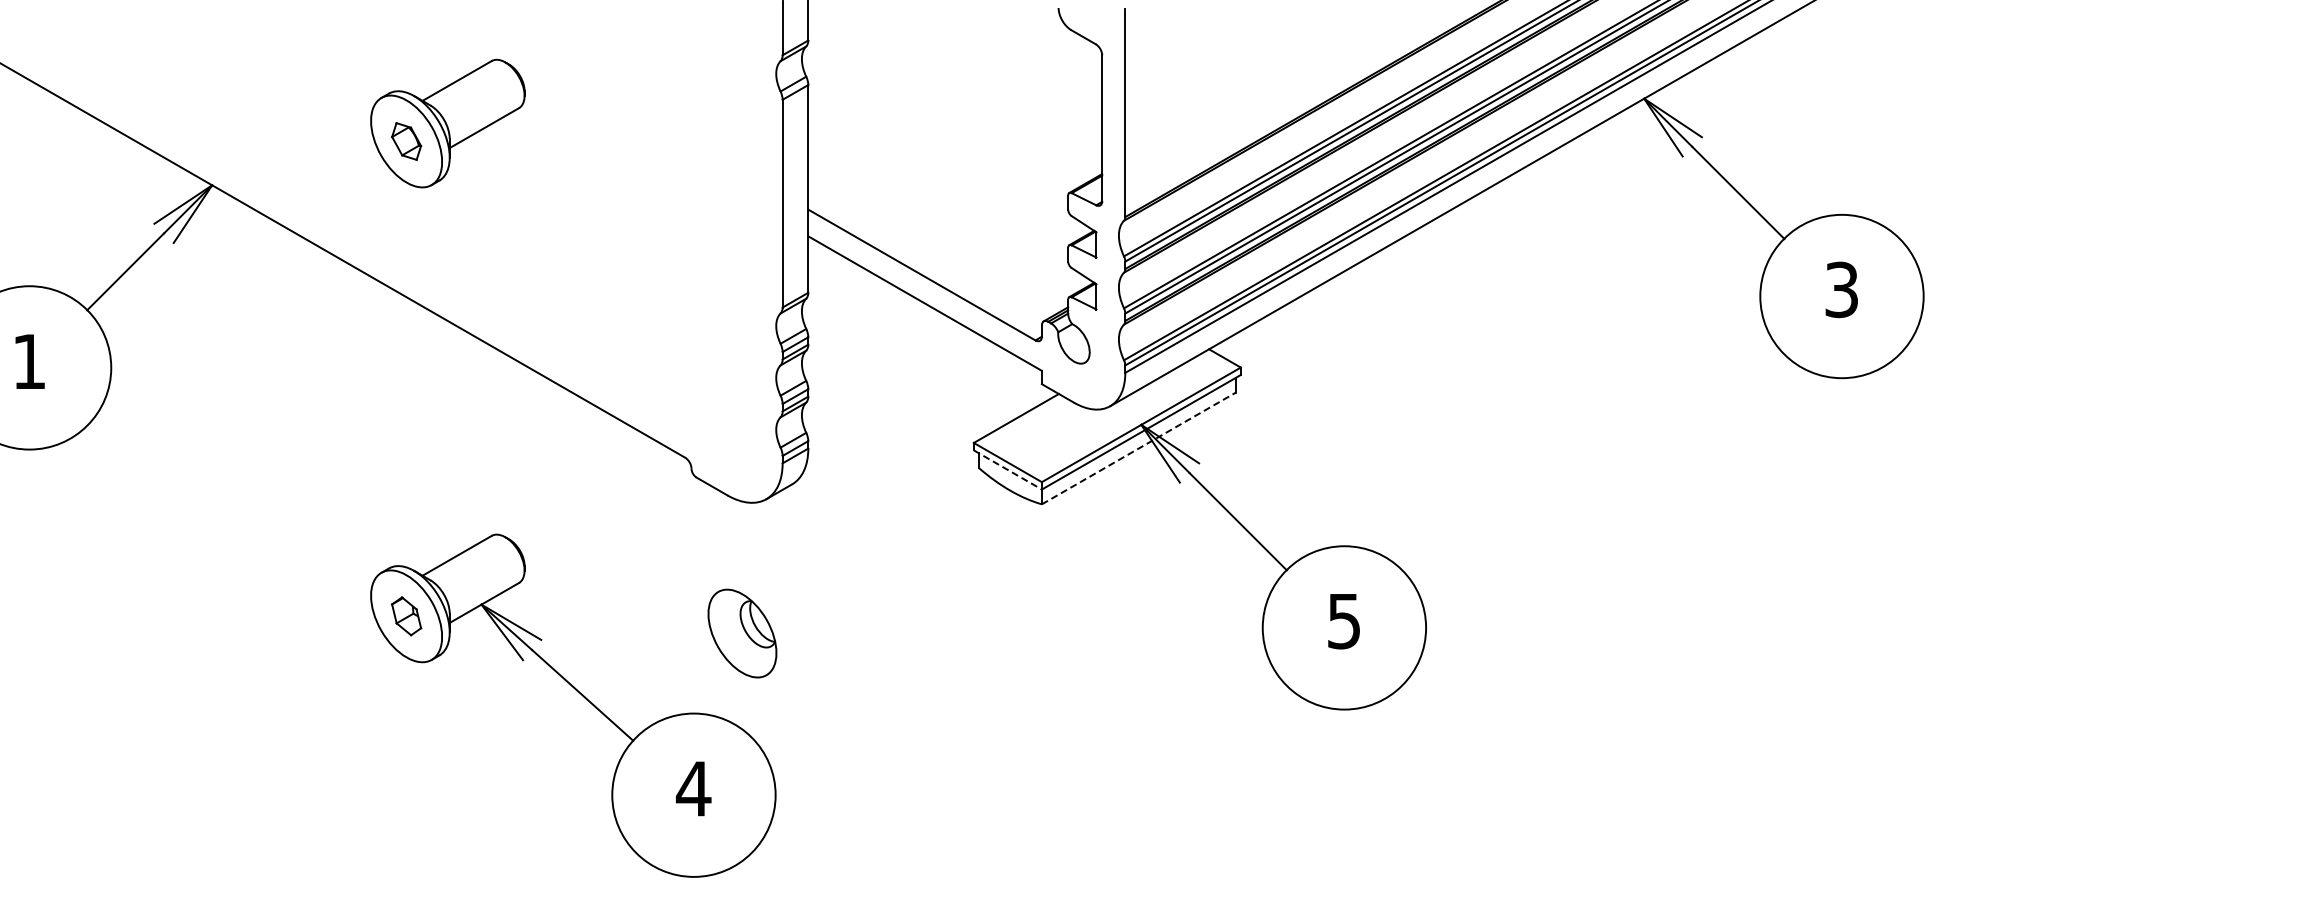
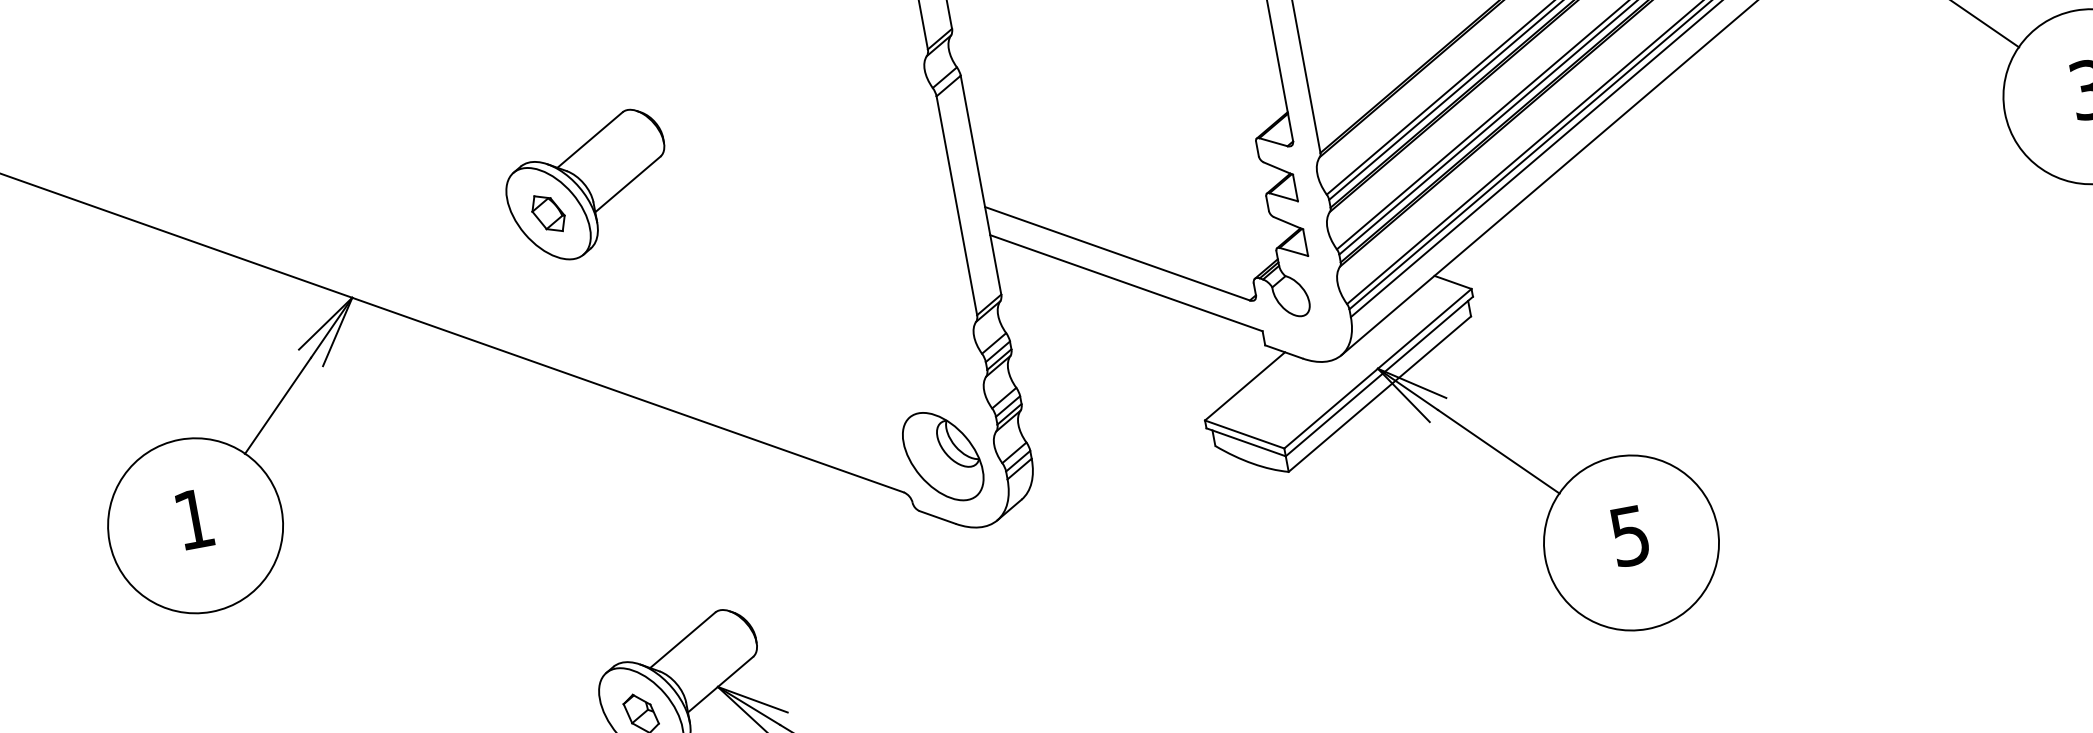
line: (1138, 448) -> (1379, 394), dashed -> solid
line: (1008, 470) -> (1246, 442), dashed -> solid
part: (742, 633) -> (943, 456), moved

